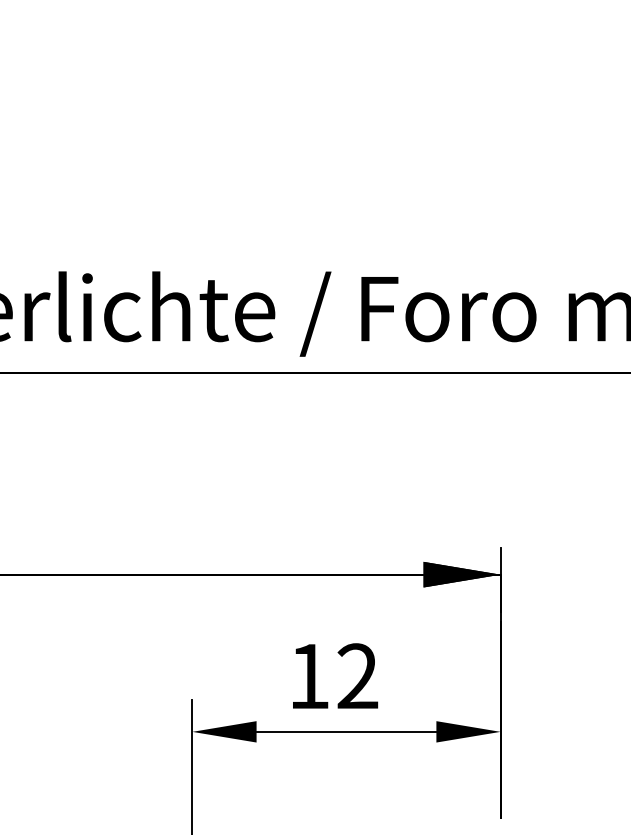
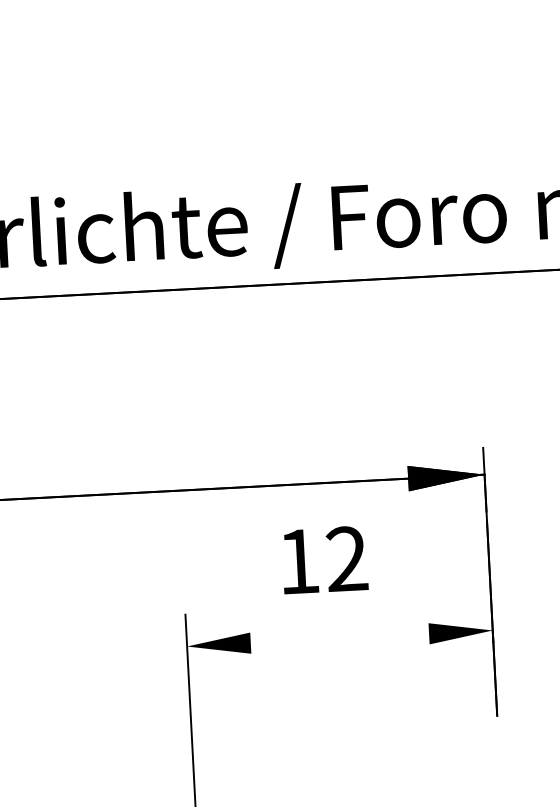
text: (335, 675) -> (324, 559), moved
line: (346, 731) -> (339, 638), removed

